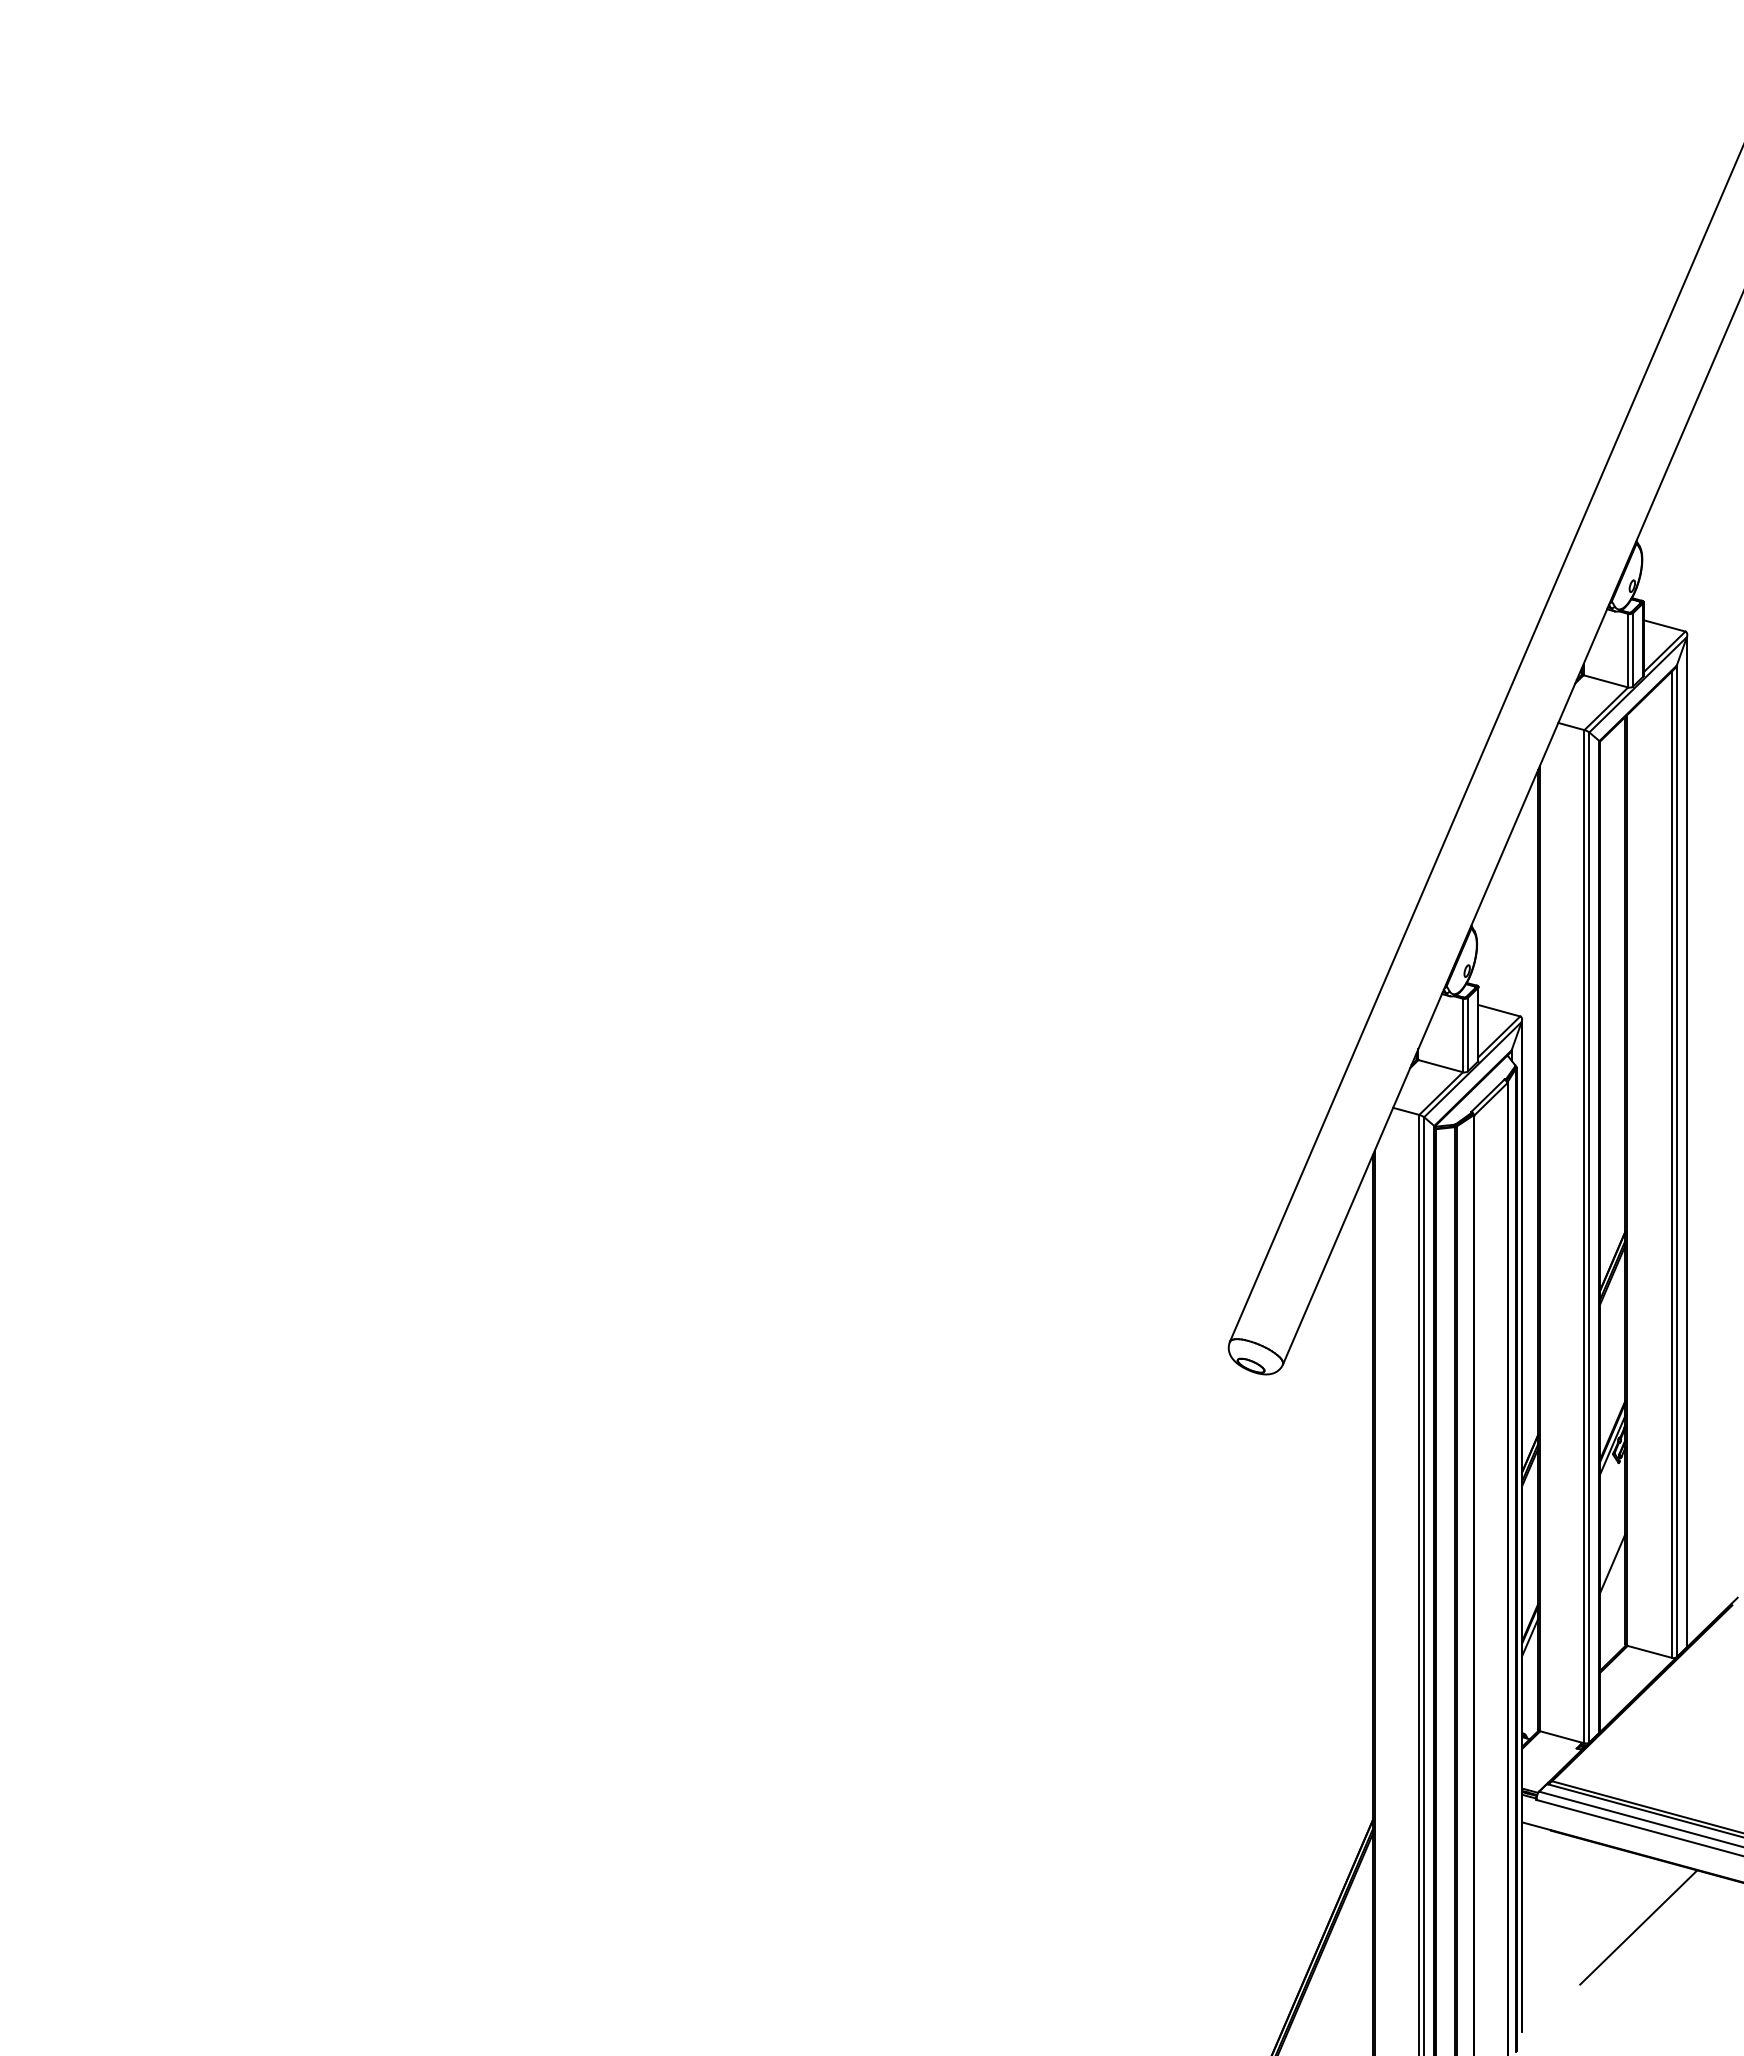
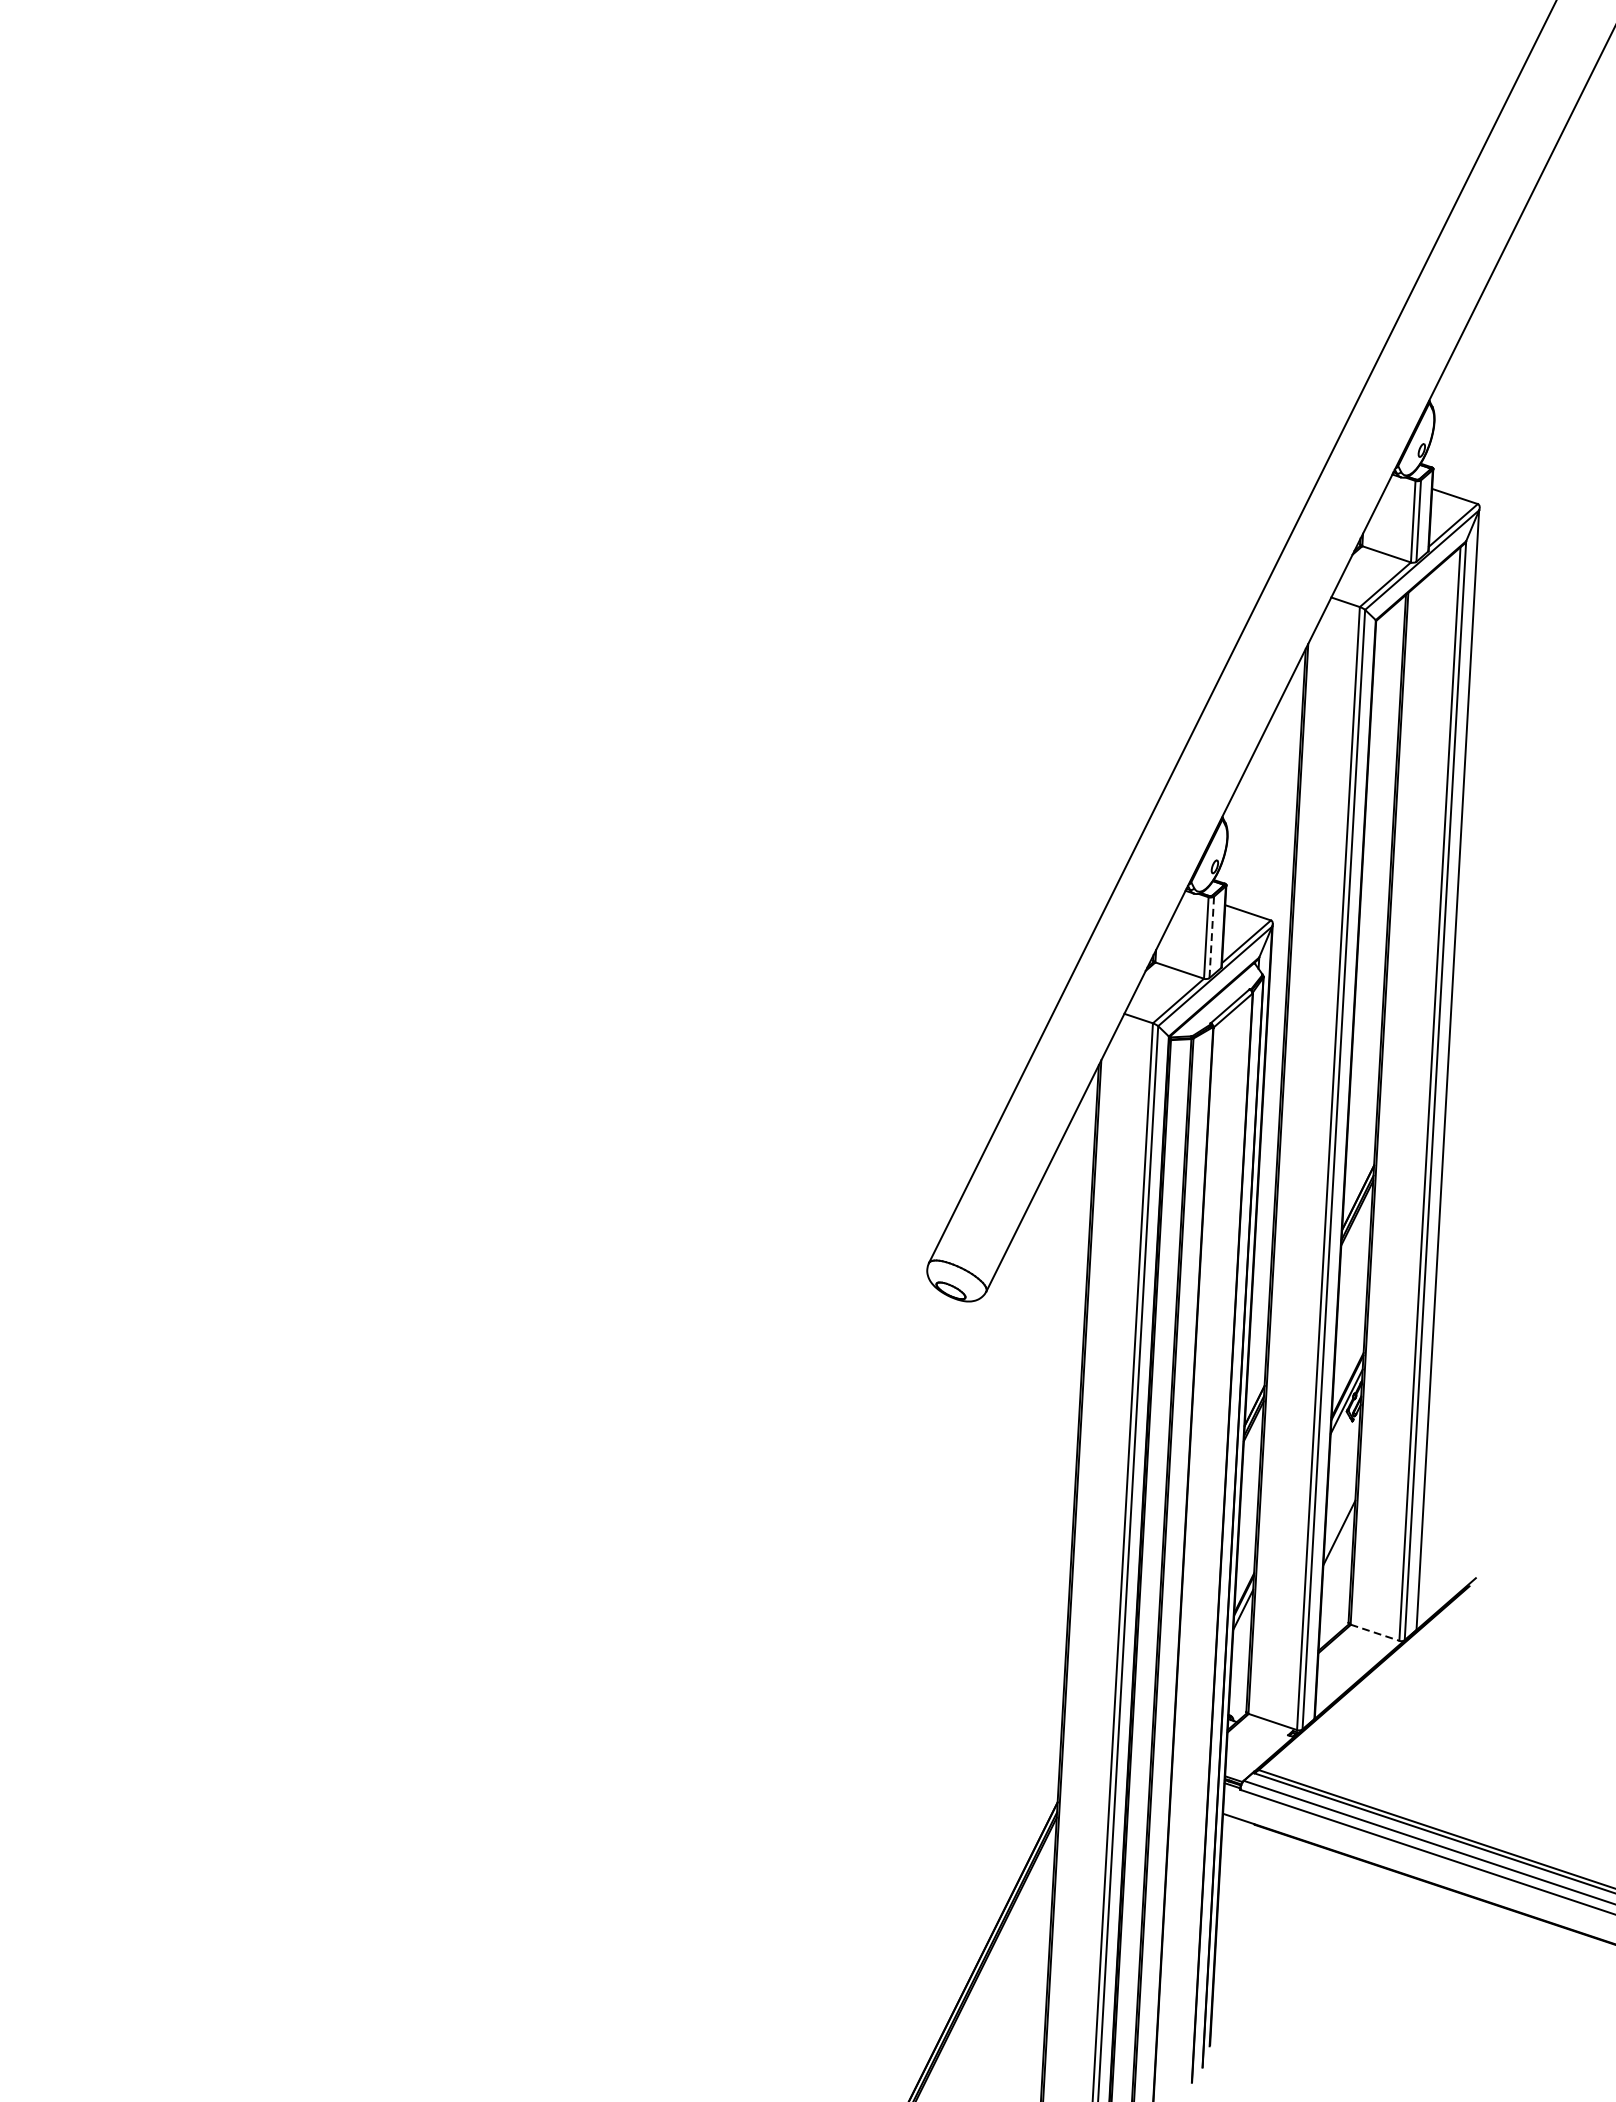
line: (1467, 1034) -> (1211, 937), solid -> dashed
line: (1650, 1652) -> (1375, 1633), solid -> dashed
line: (1638, 1927) -> (1345, 1937), removed

